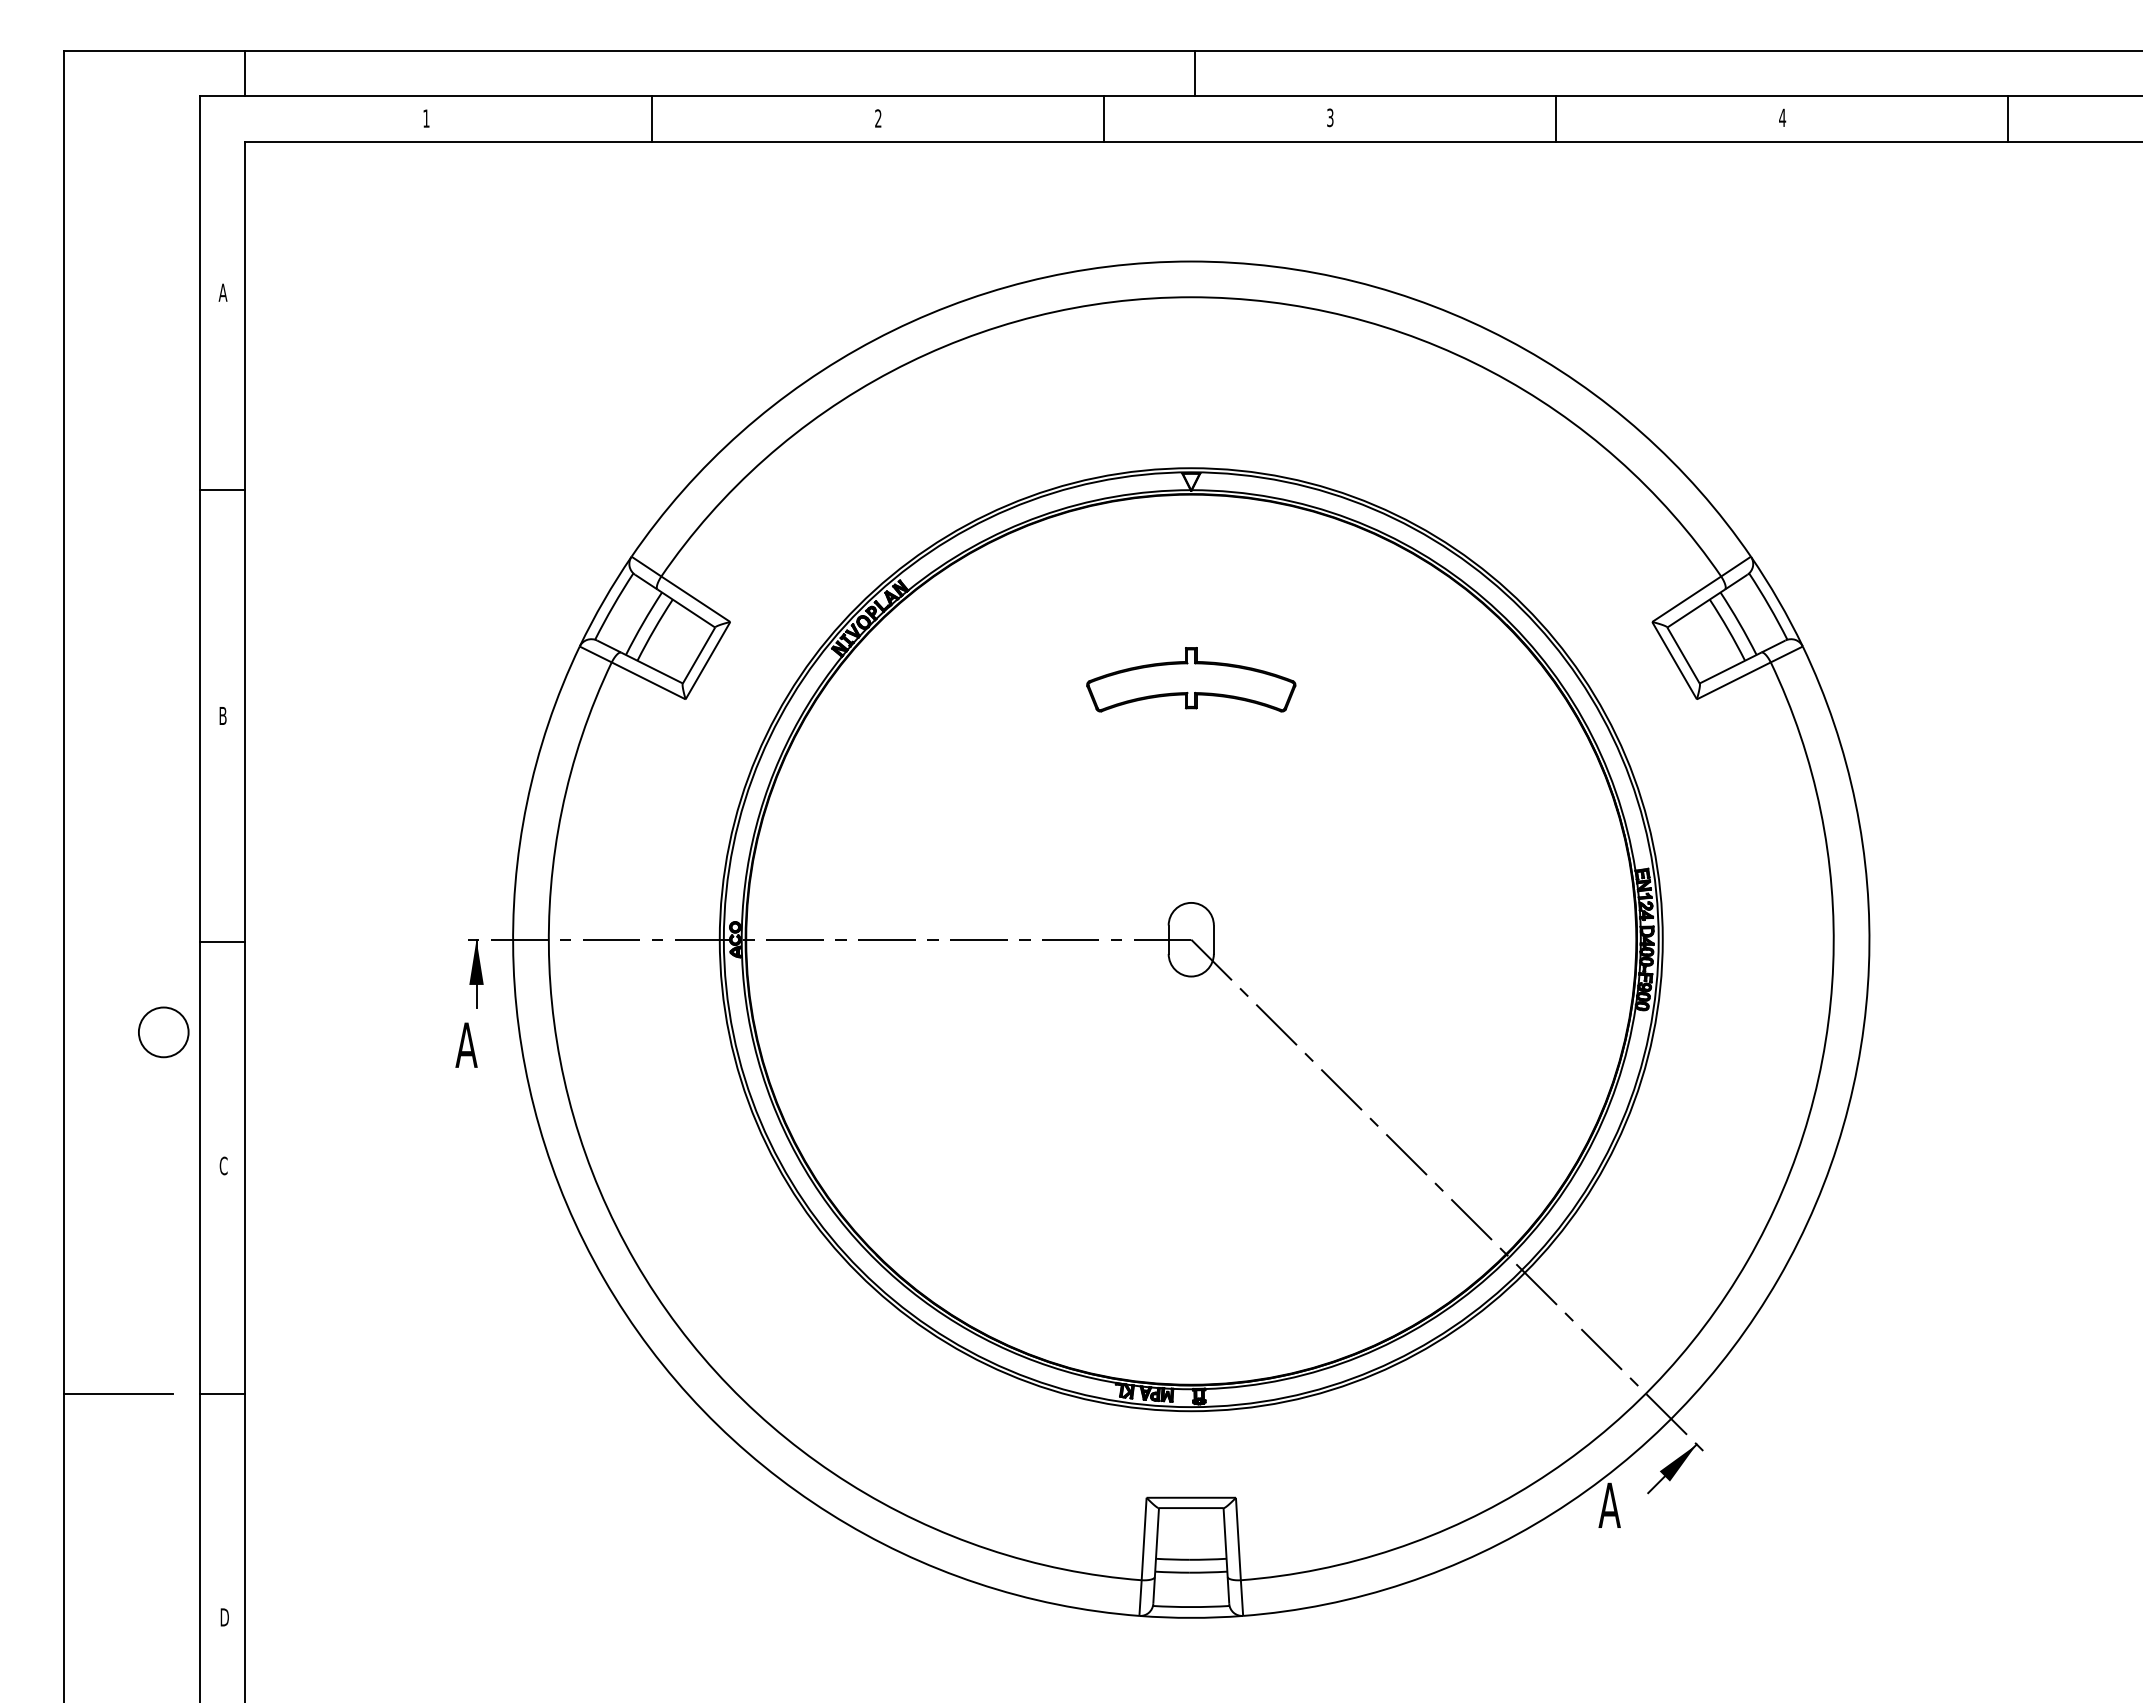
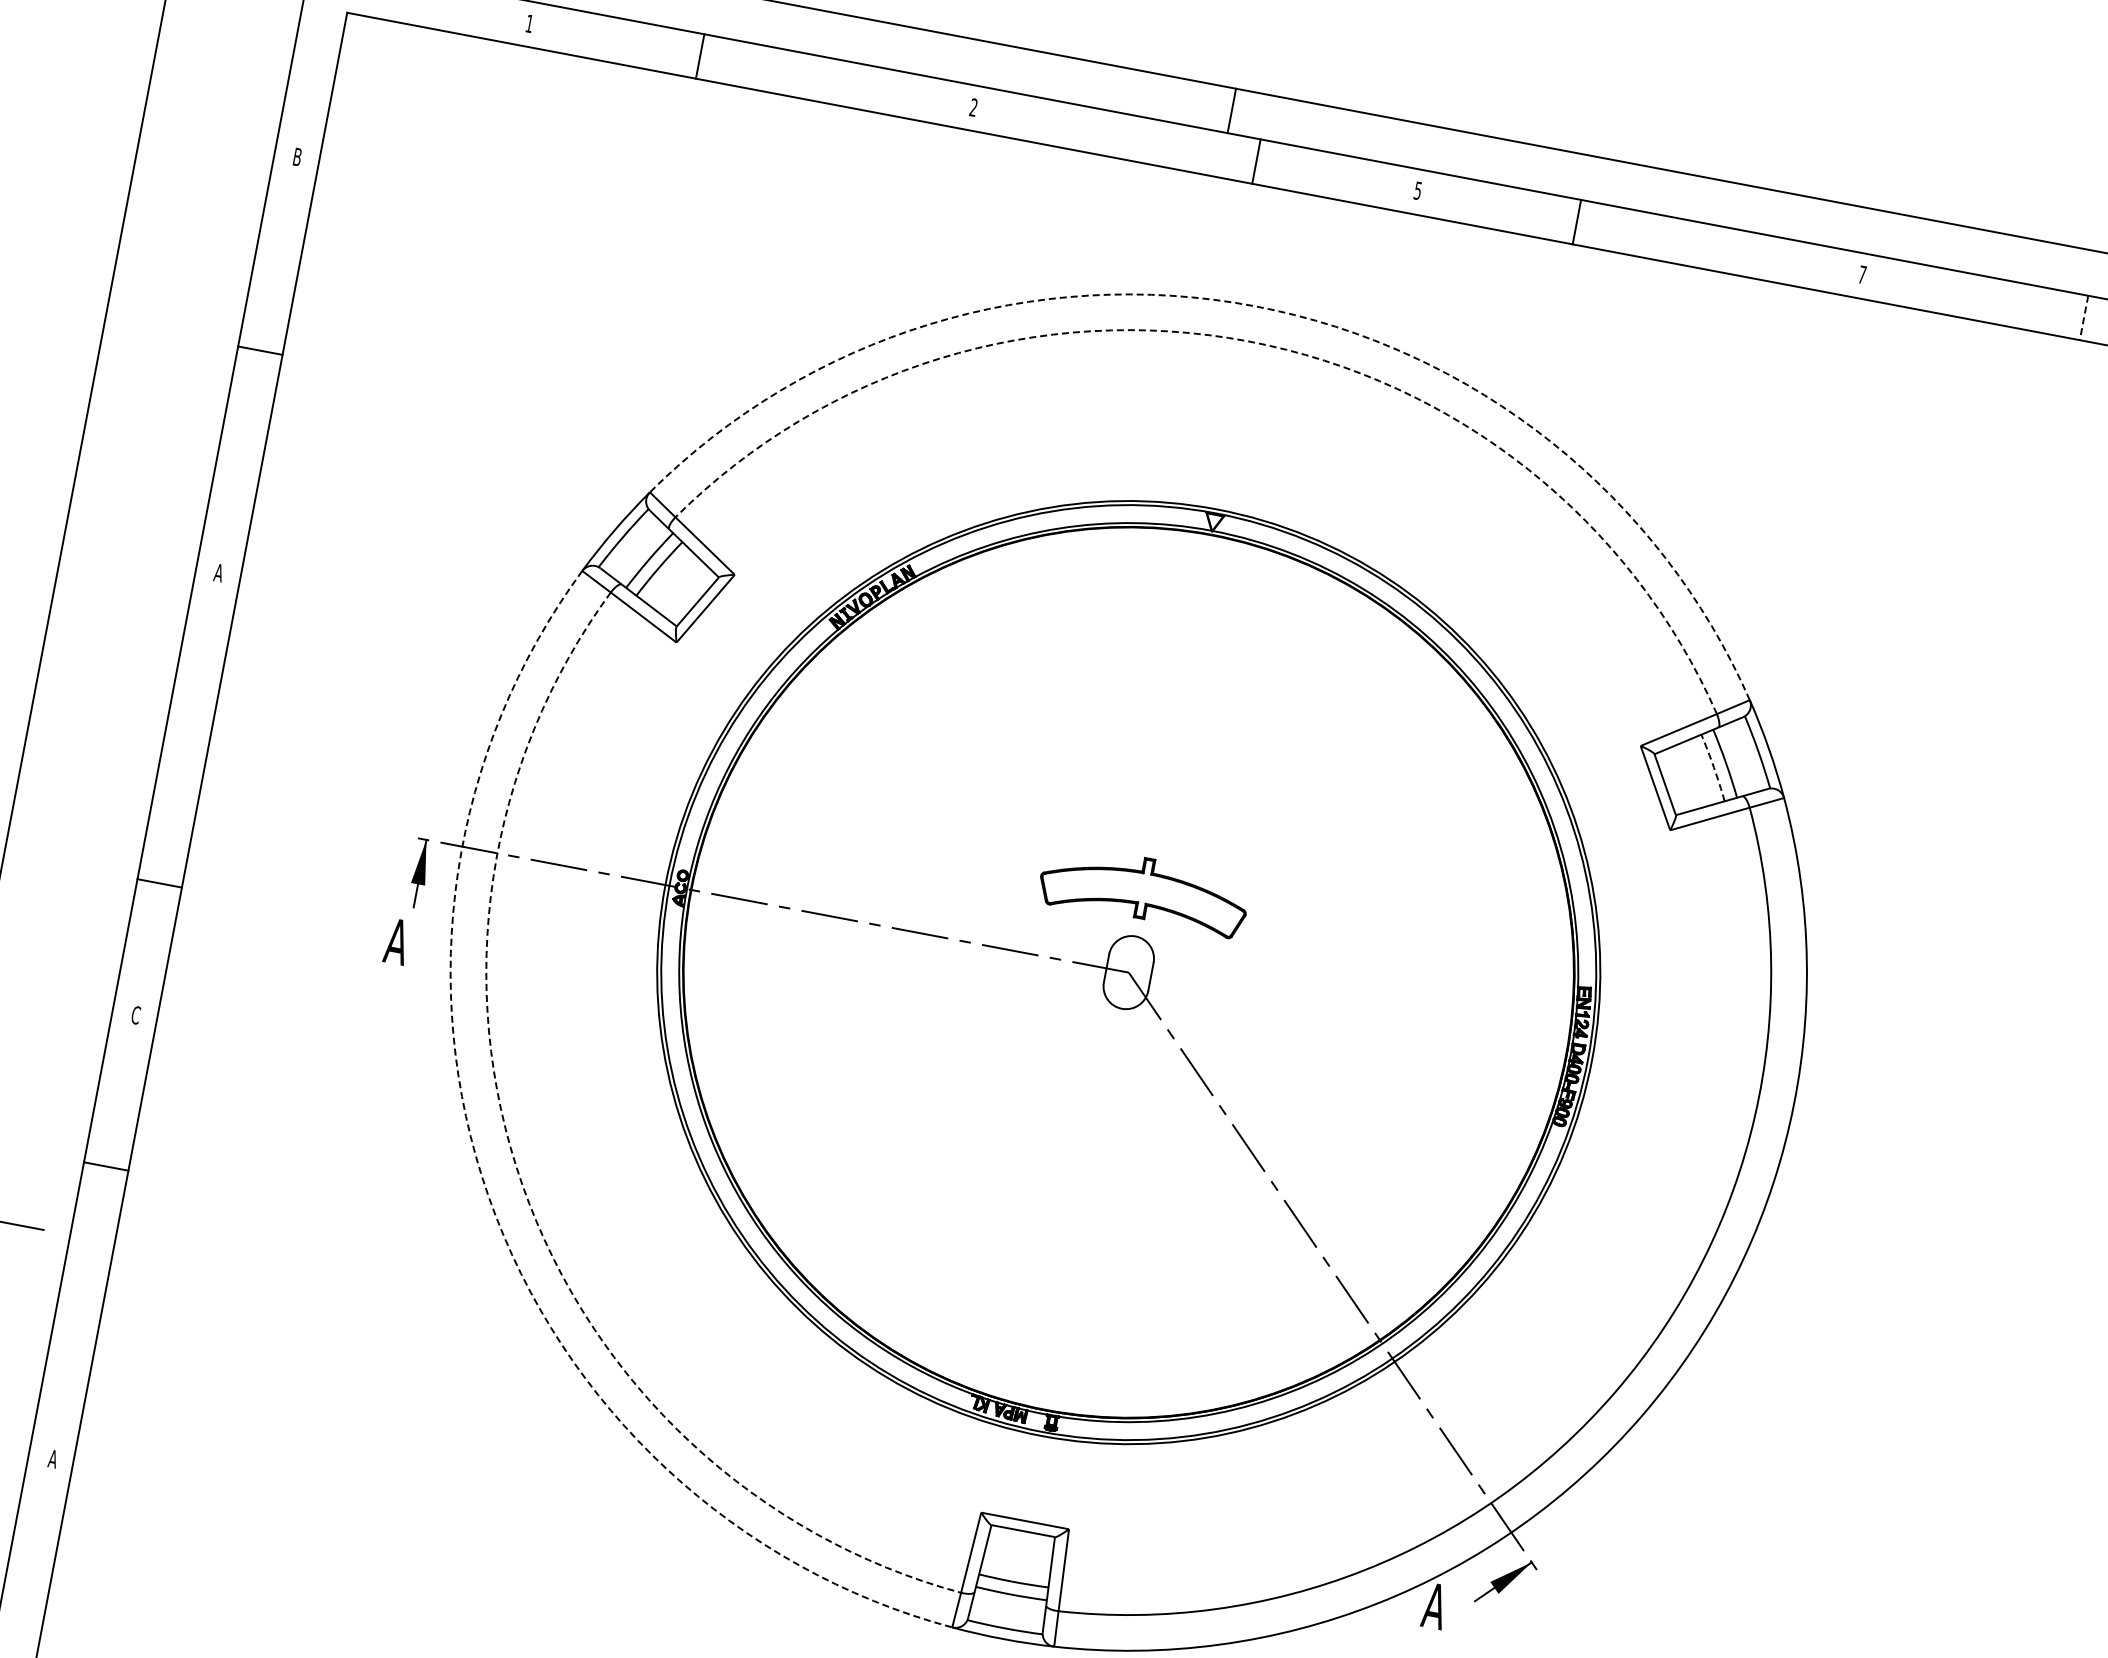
line: (1194, 73) -> (1231, 110), moved
text: (1330, 116) -> (1418, 189), 3 -> 5
text: (1782, 117) -> (1862, 274), 4 -> 7
line: (652, 118) -> (700, 55), moved
line: (1104, 118) -> (1256, 161), moved
line: (1556, 118) -> (1577, 221), moved
line: (2008, 119) -> (2084, 318), solid -> dashed
arc: (1191, 261) -> (1254, 306), solid -> dashed
text: (222, 292) -> (296, 156), A -> B
arc: (1191, 297) -> (1248, 341), solid -> dashed
arc: (1728, 629) -> (1714, 767), solid -> dashed
part: (1191, 679) -> (1144, 889), moved
text: (222, 715) -> (218, 572), B -> A
line: (222, 941) -> (159, 882), moved
circle: (163, 1032) -> (101, 872), removed
arc: (634, 1260) -> (522, 1184), solid -> dashed
arc: (603, 1278) -> (488, 1196), solid -> dashed
line: (222, 1394) -> (106, 1166), moved
text: (224, 1617) -> (52, 1459), D -> A

